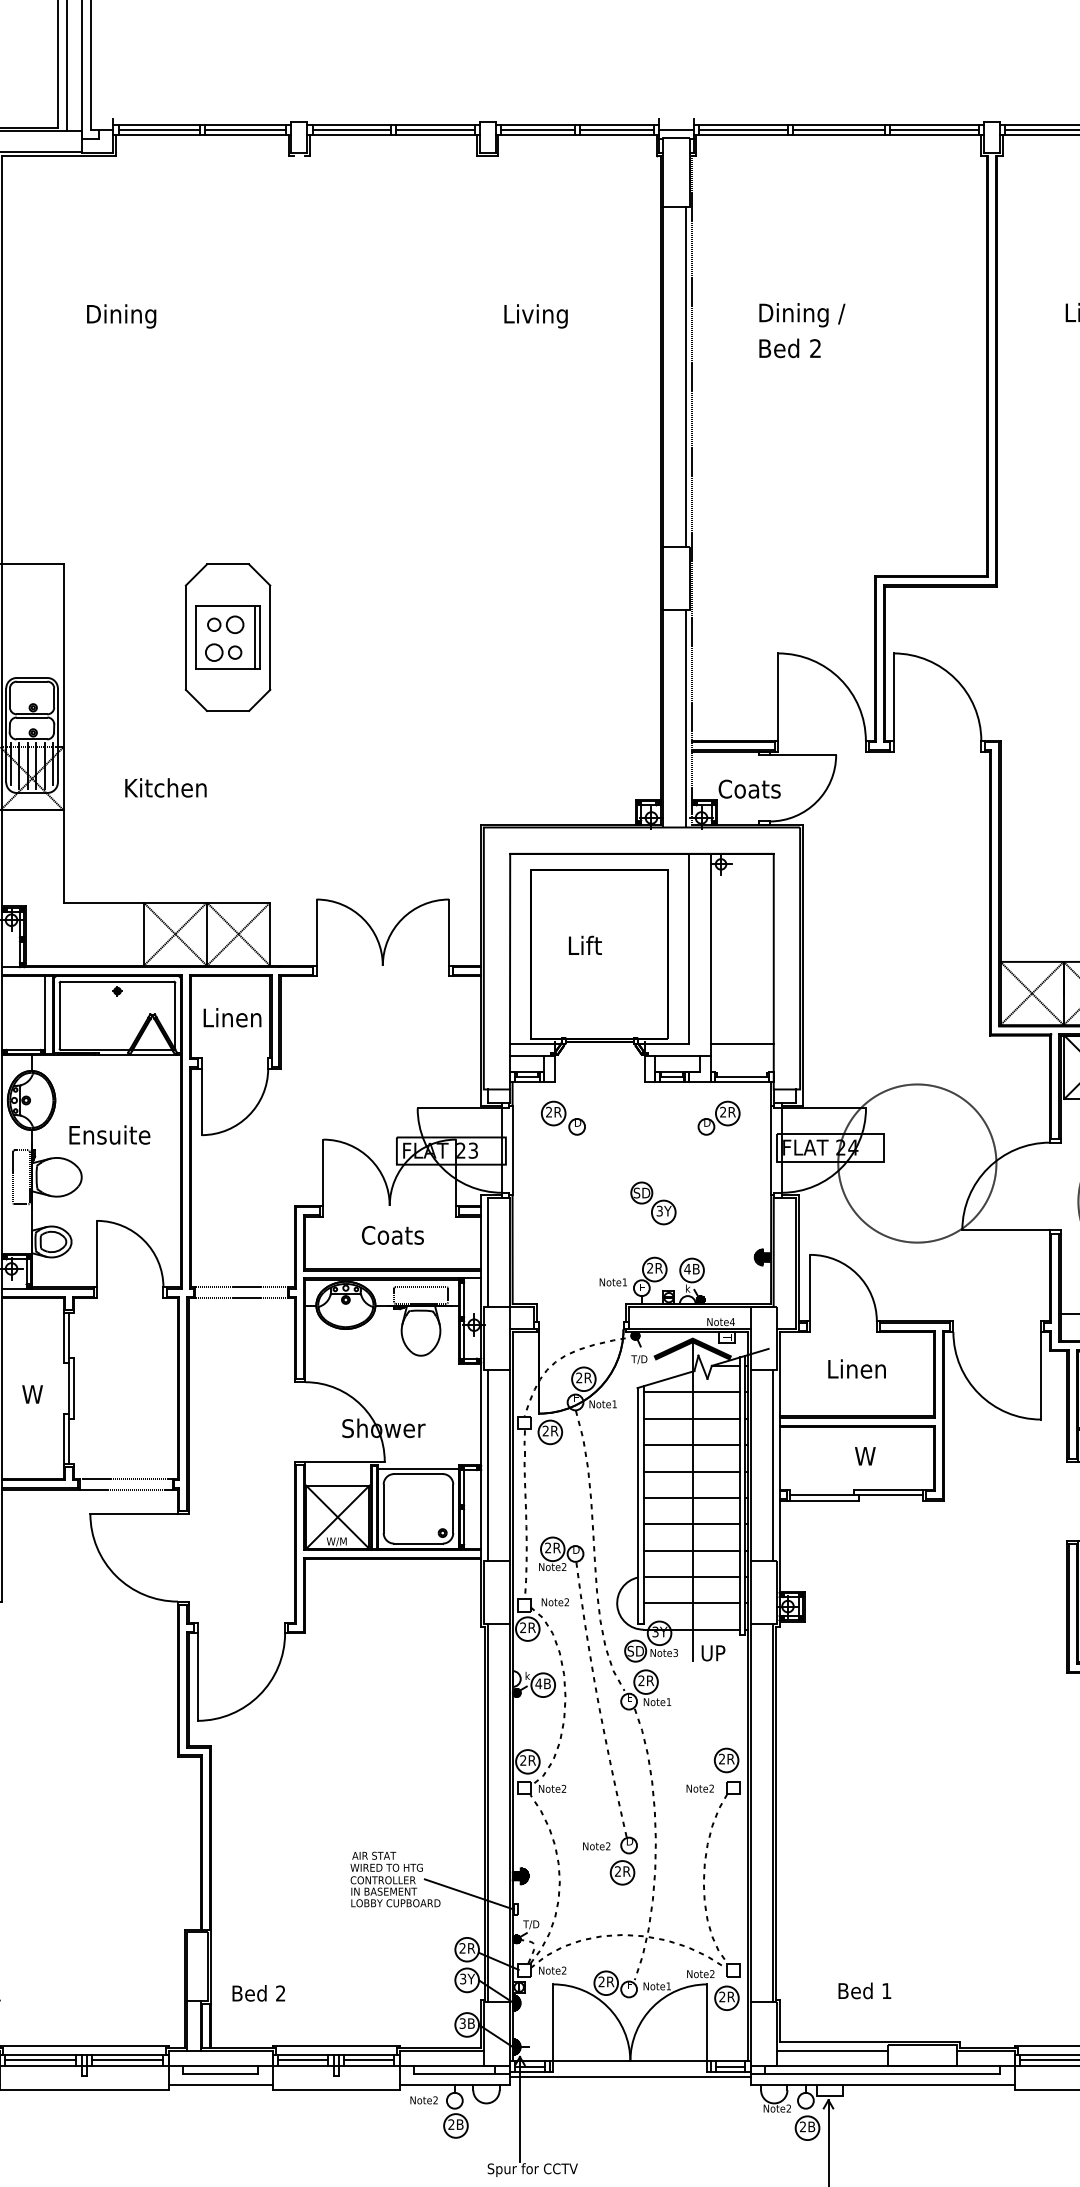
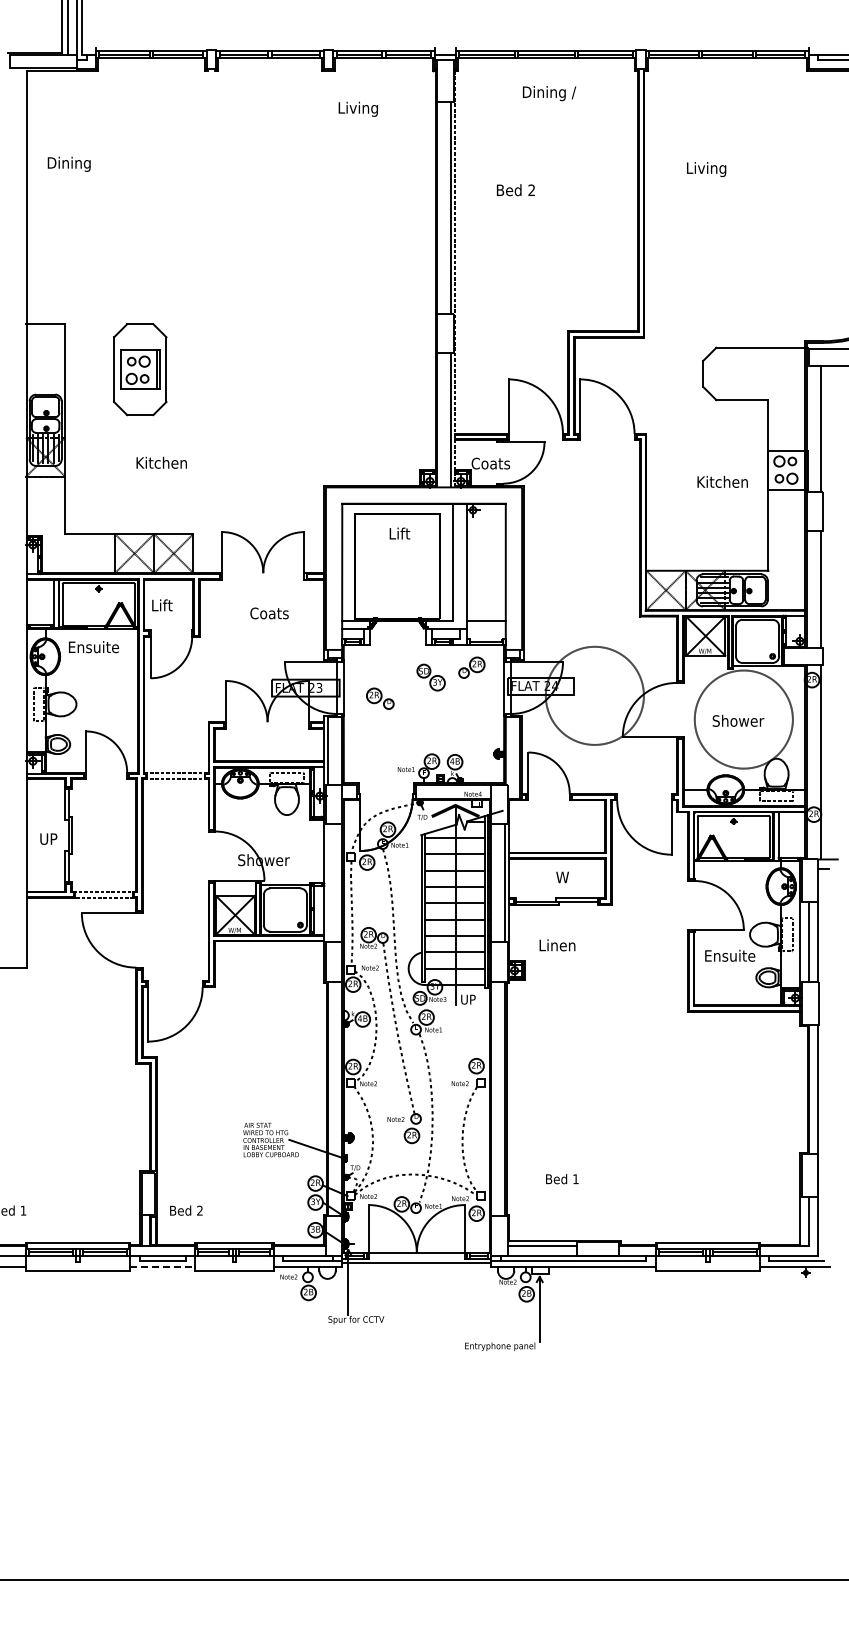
text: (120, 315) -> (68, 163), moved
text: (534, 315) -> (357, 108), moved
text: (802, 315) -> (549, 93), moved
part: (228, 637) -> (140, 369), moved
text: (165, 787) -> (161, 462), moved
text: (584, 945) -> (399, 533), moved
text: (241, 1017) -> (175, 605), Linen -> Lift
part: (563, 1117) -> (380, 698), moved
text: (109, 1135) -> (93, 647), moved
part: (652, 1203) -> (430, 677), moved
text: (392, 1235) -> (269, 613), moved
text: (857, 1369) -> (557, 945), moved
text: (36, 1393) -> (48, 838), W -> UP
line: (487, 1464) -> (328, 882), removed
text: (865, 1991) -> (562, 1179), moved
line: (221, 2085) -> (163, 1267), solid -> dashed

